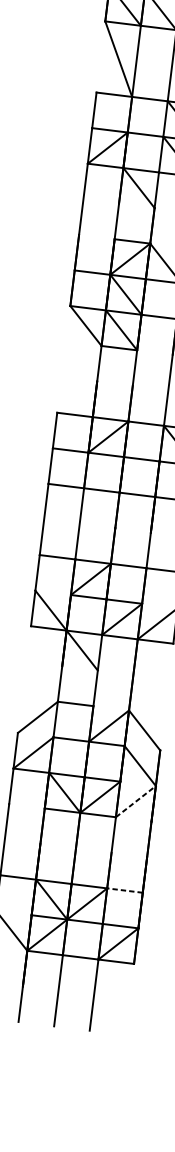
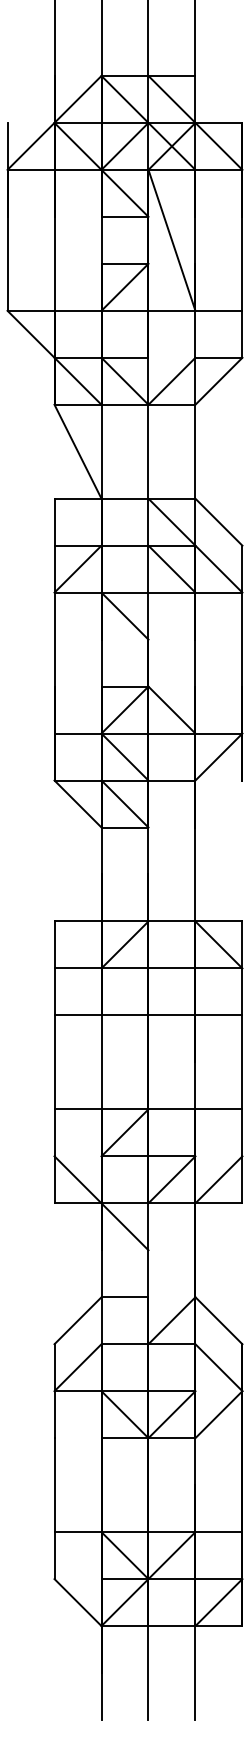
line: (136, 801) -> (219, 1414), dashed -> solid
line: (124, 890) -> (218, 1532), dashed -> solid

